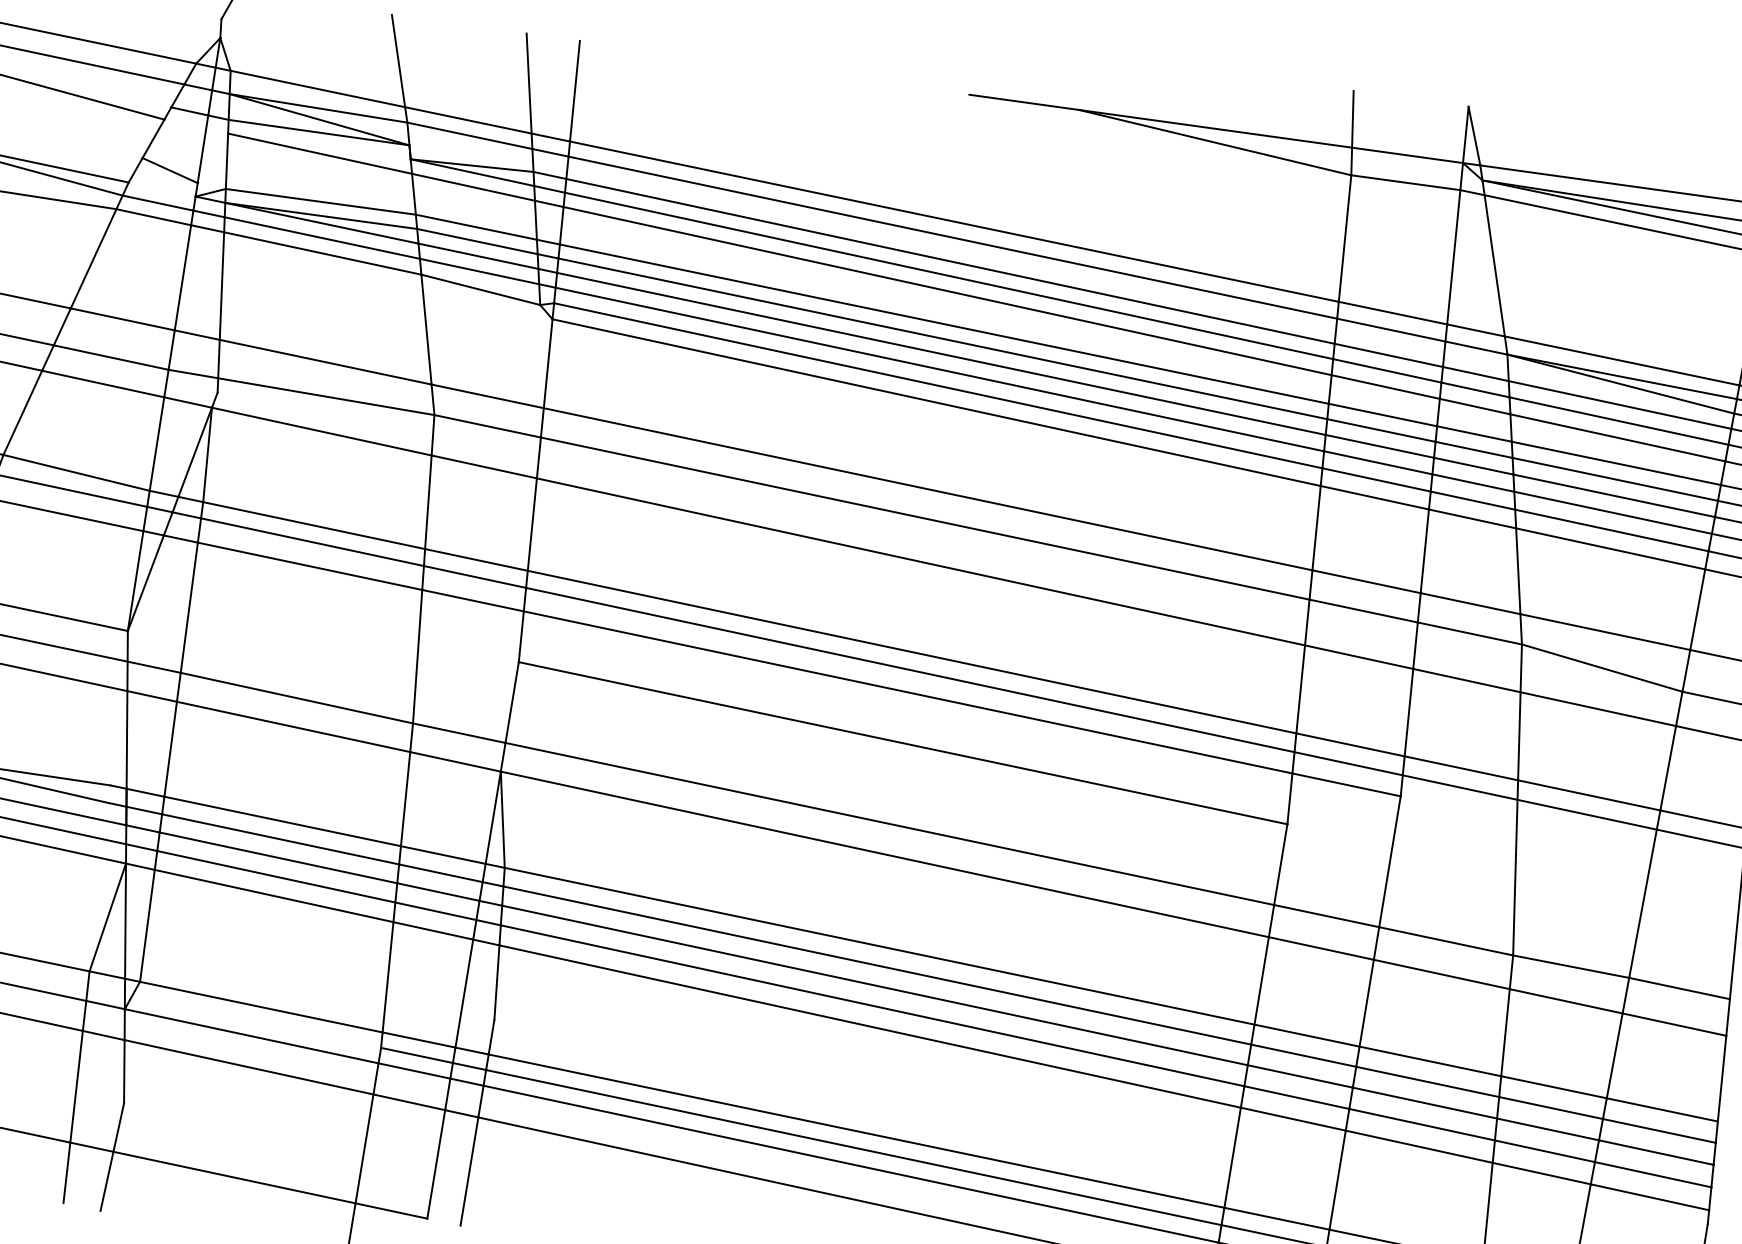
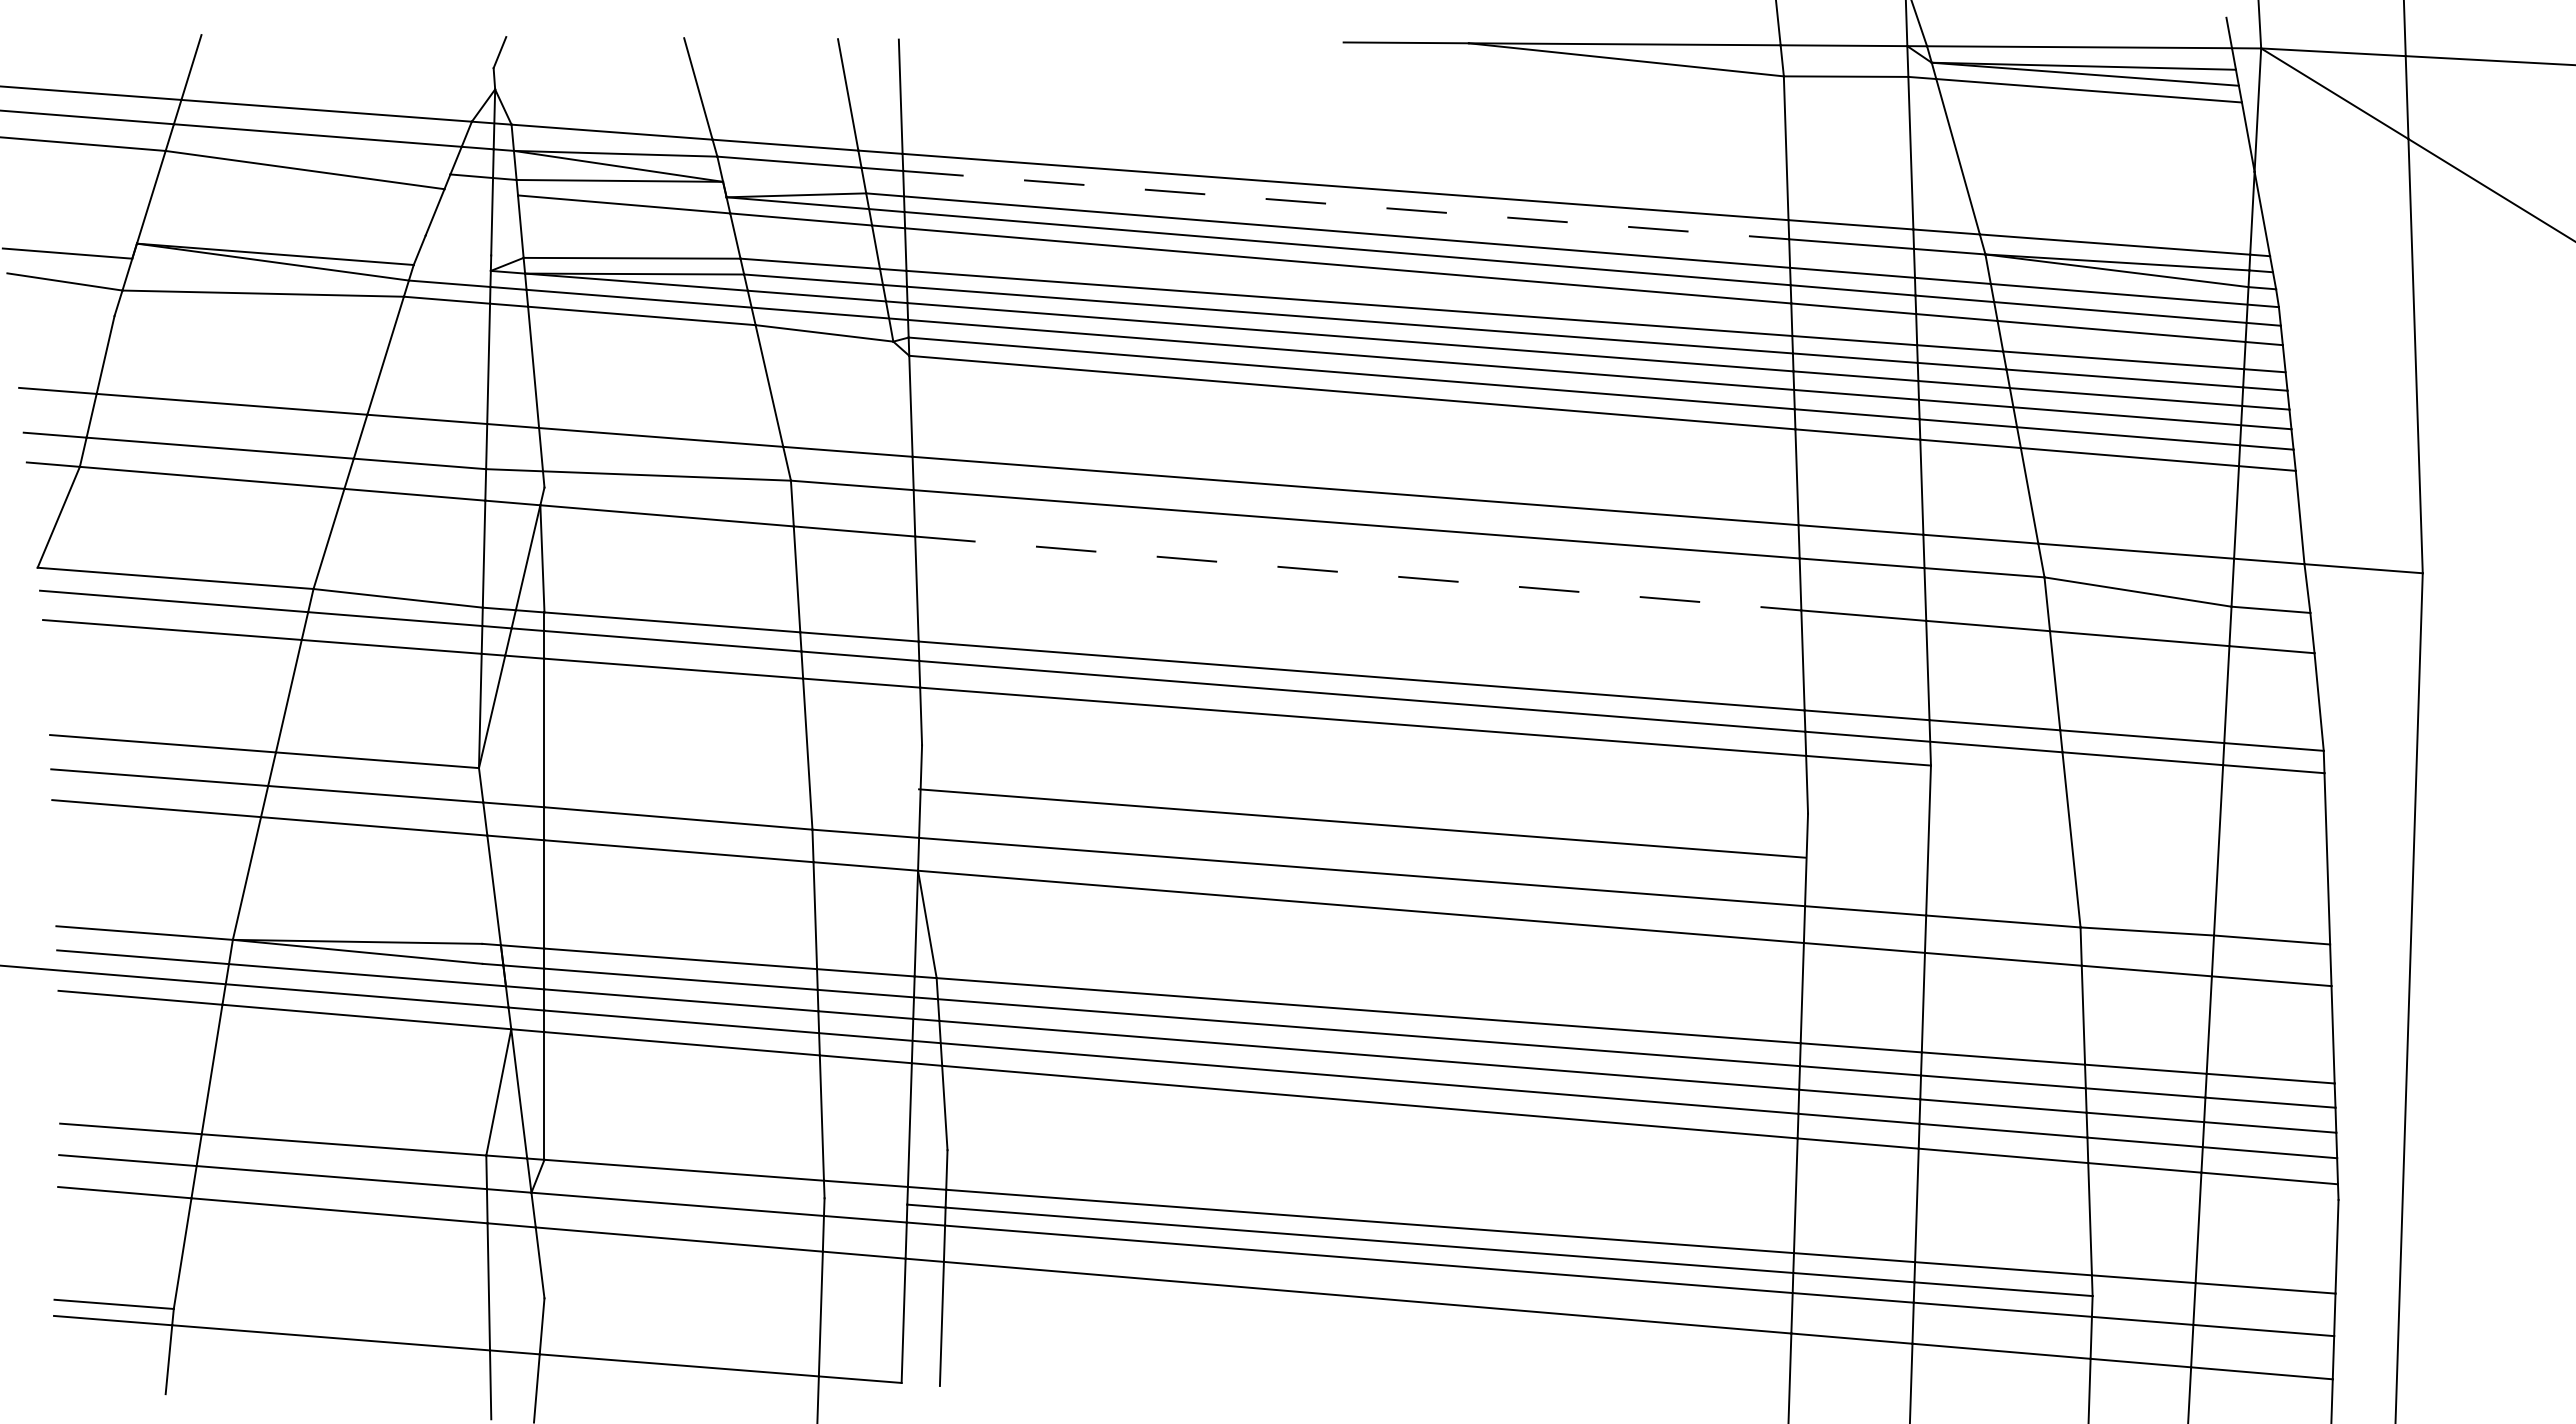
line: (170, 170) -> (458, 245), removed
line: (953, 238) -> (1346, 205), solid -> dashed
line: (921, 561) -> (1358, 573), solid -> dashed
line: (903, 743) -> (1362, 823), moved
line: (416, 1055) -> (865, 1201), removed

